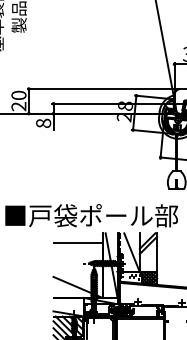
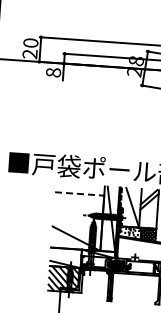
line: (78, 242) -> (80, 193), solid -> dashed

